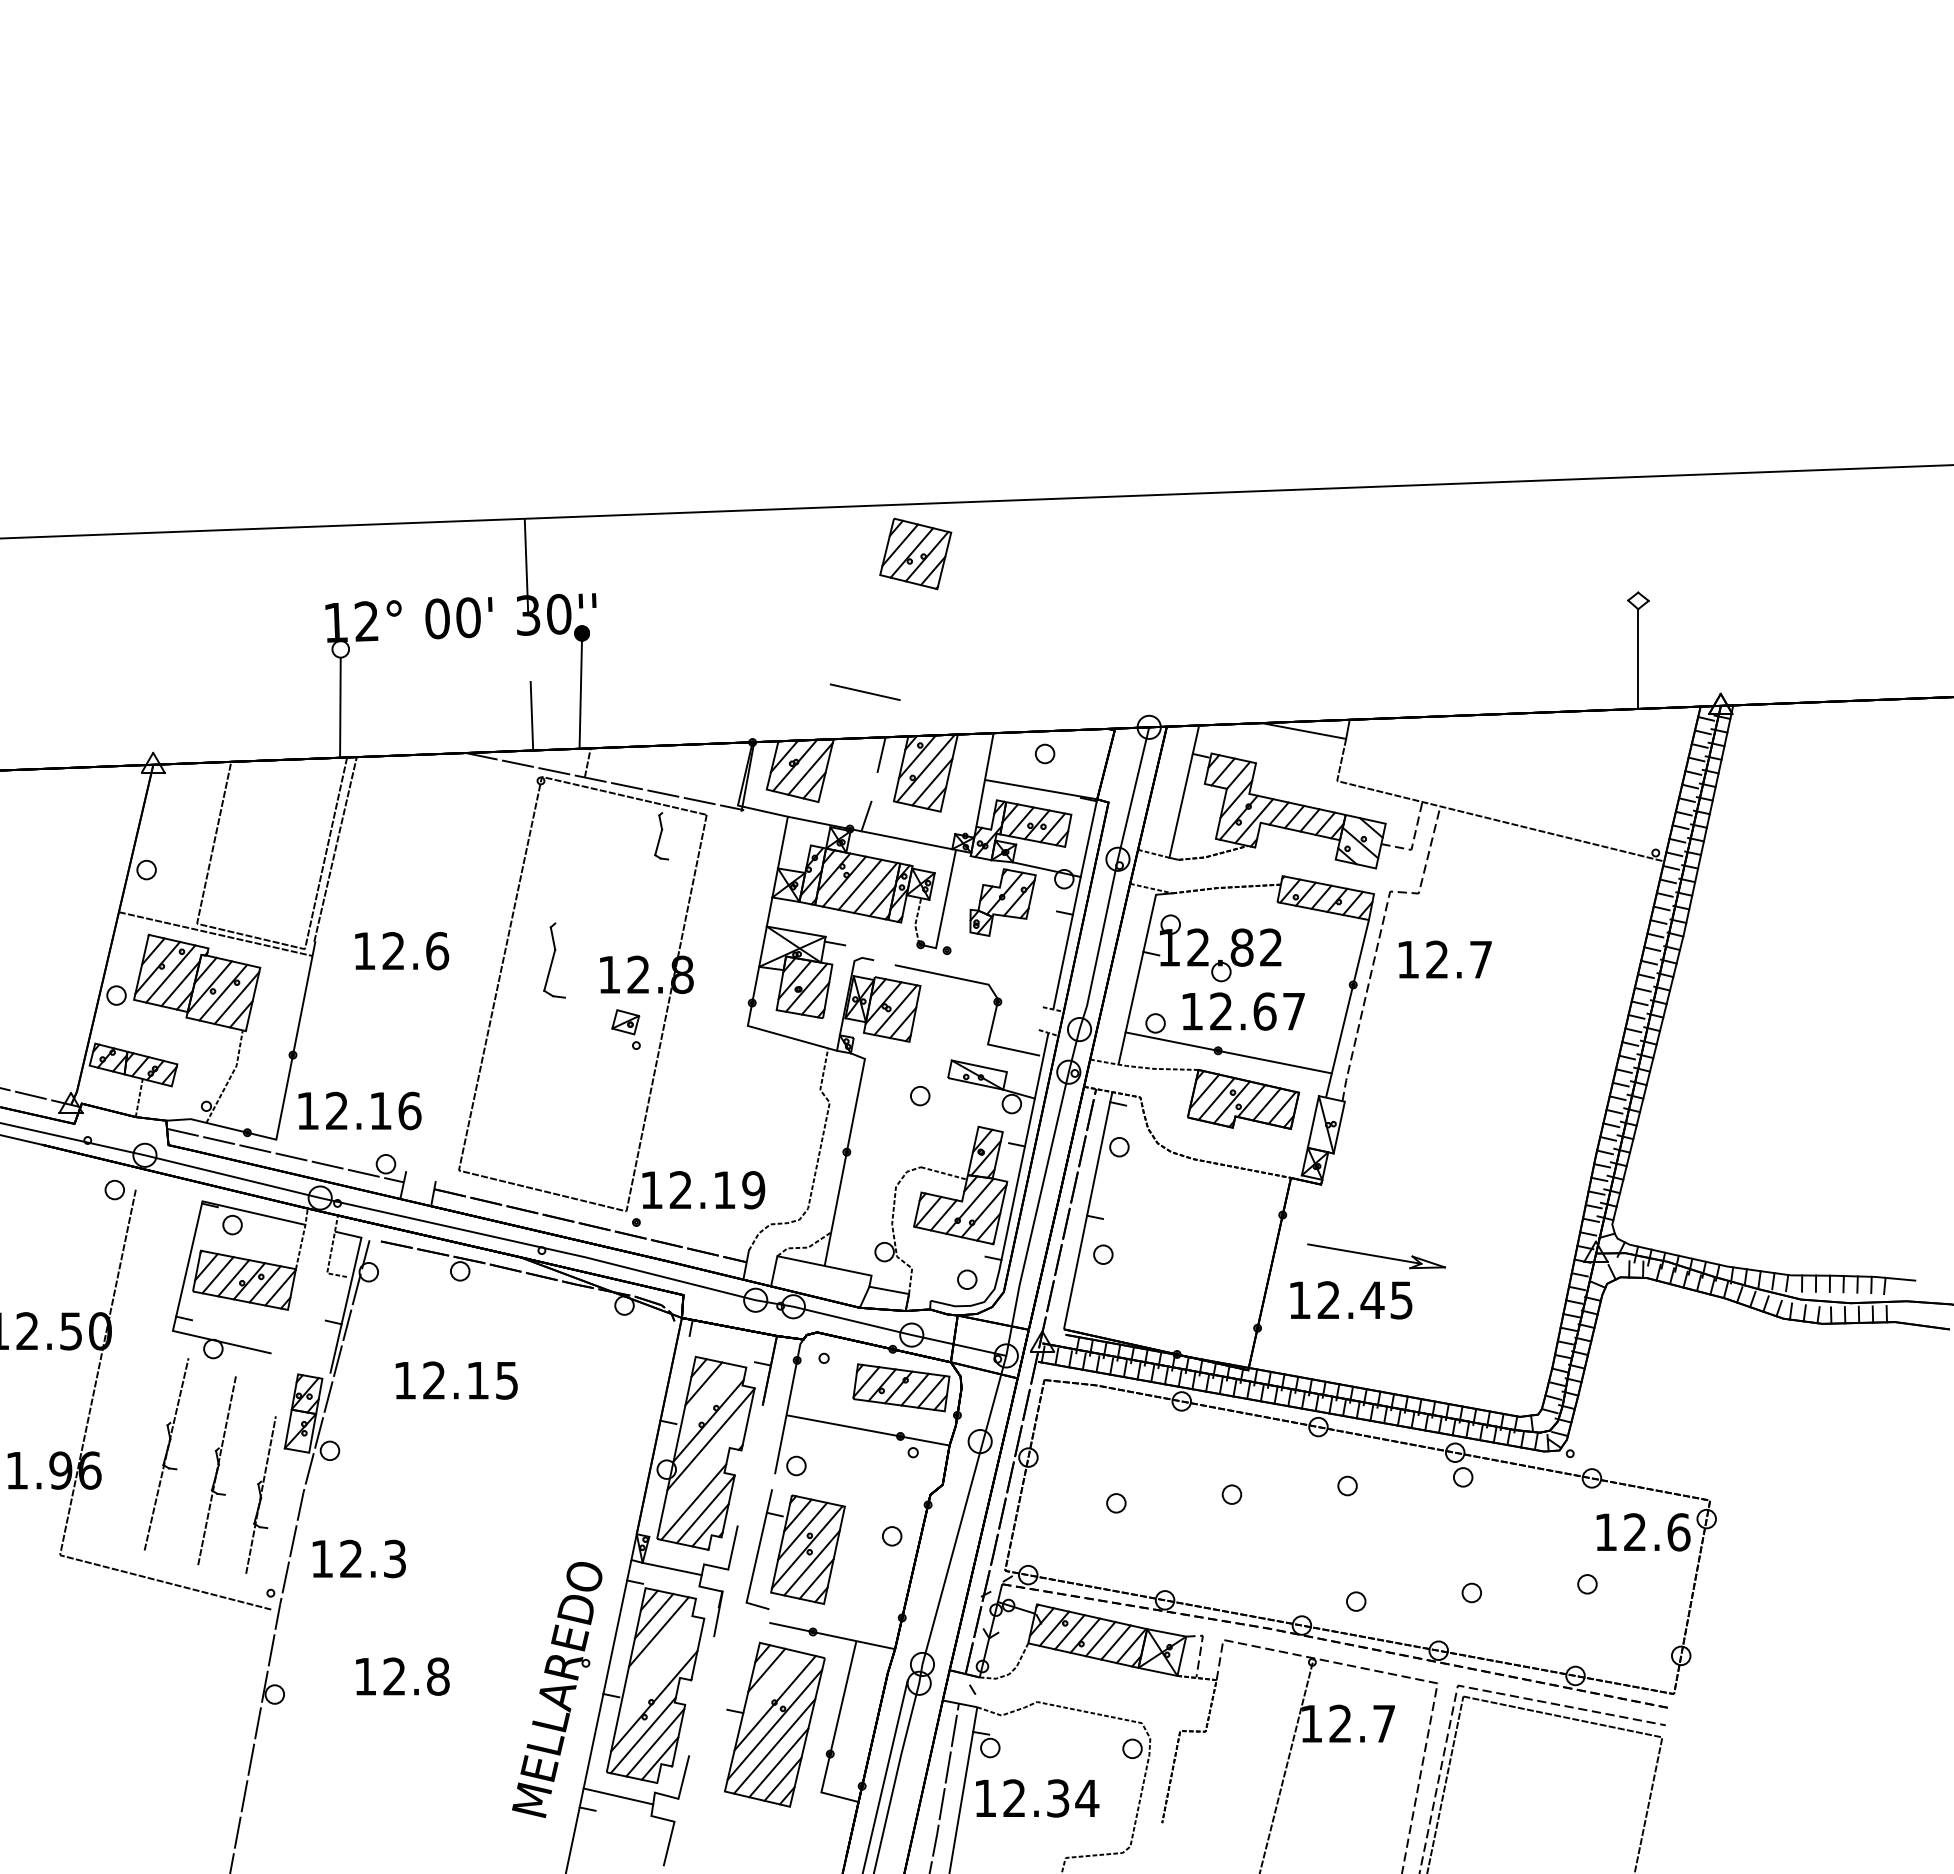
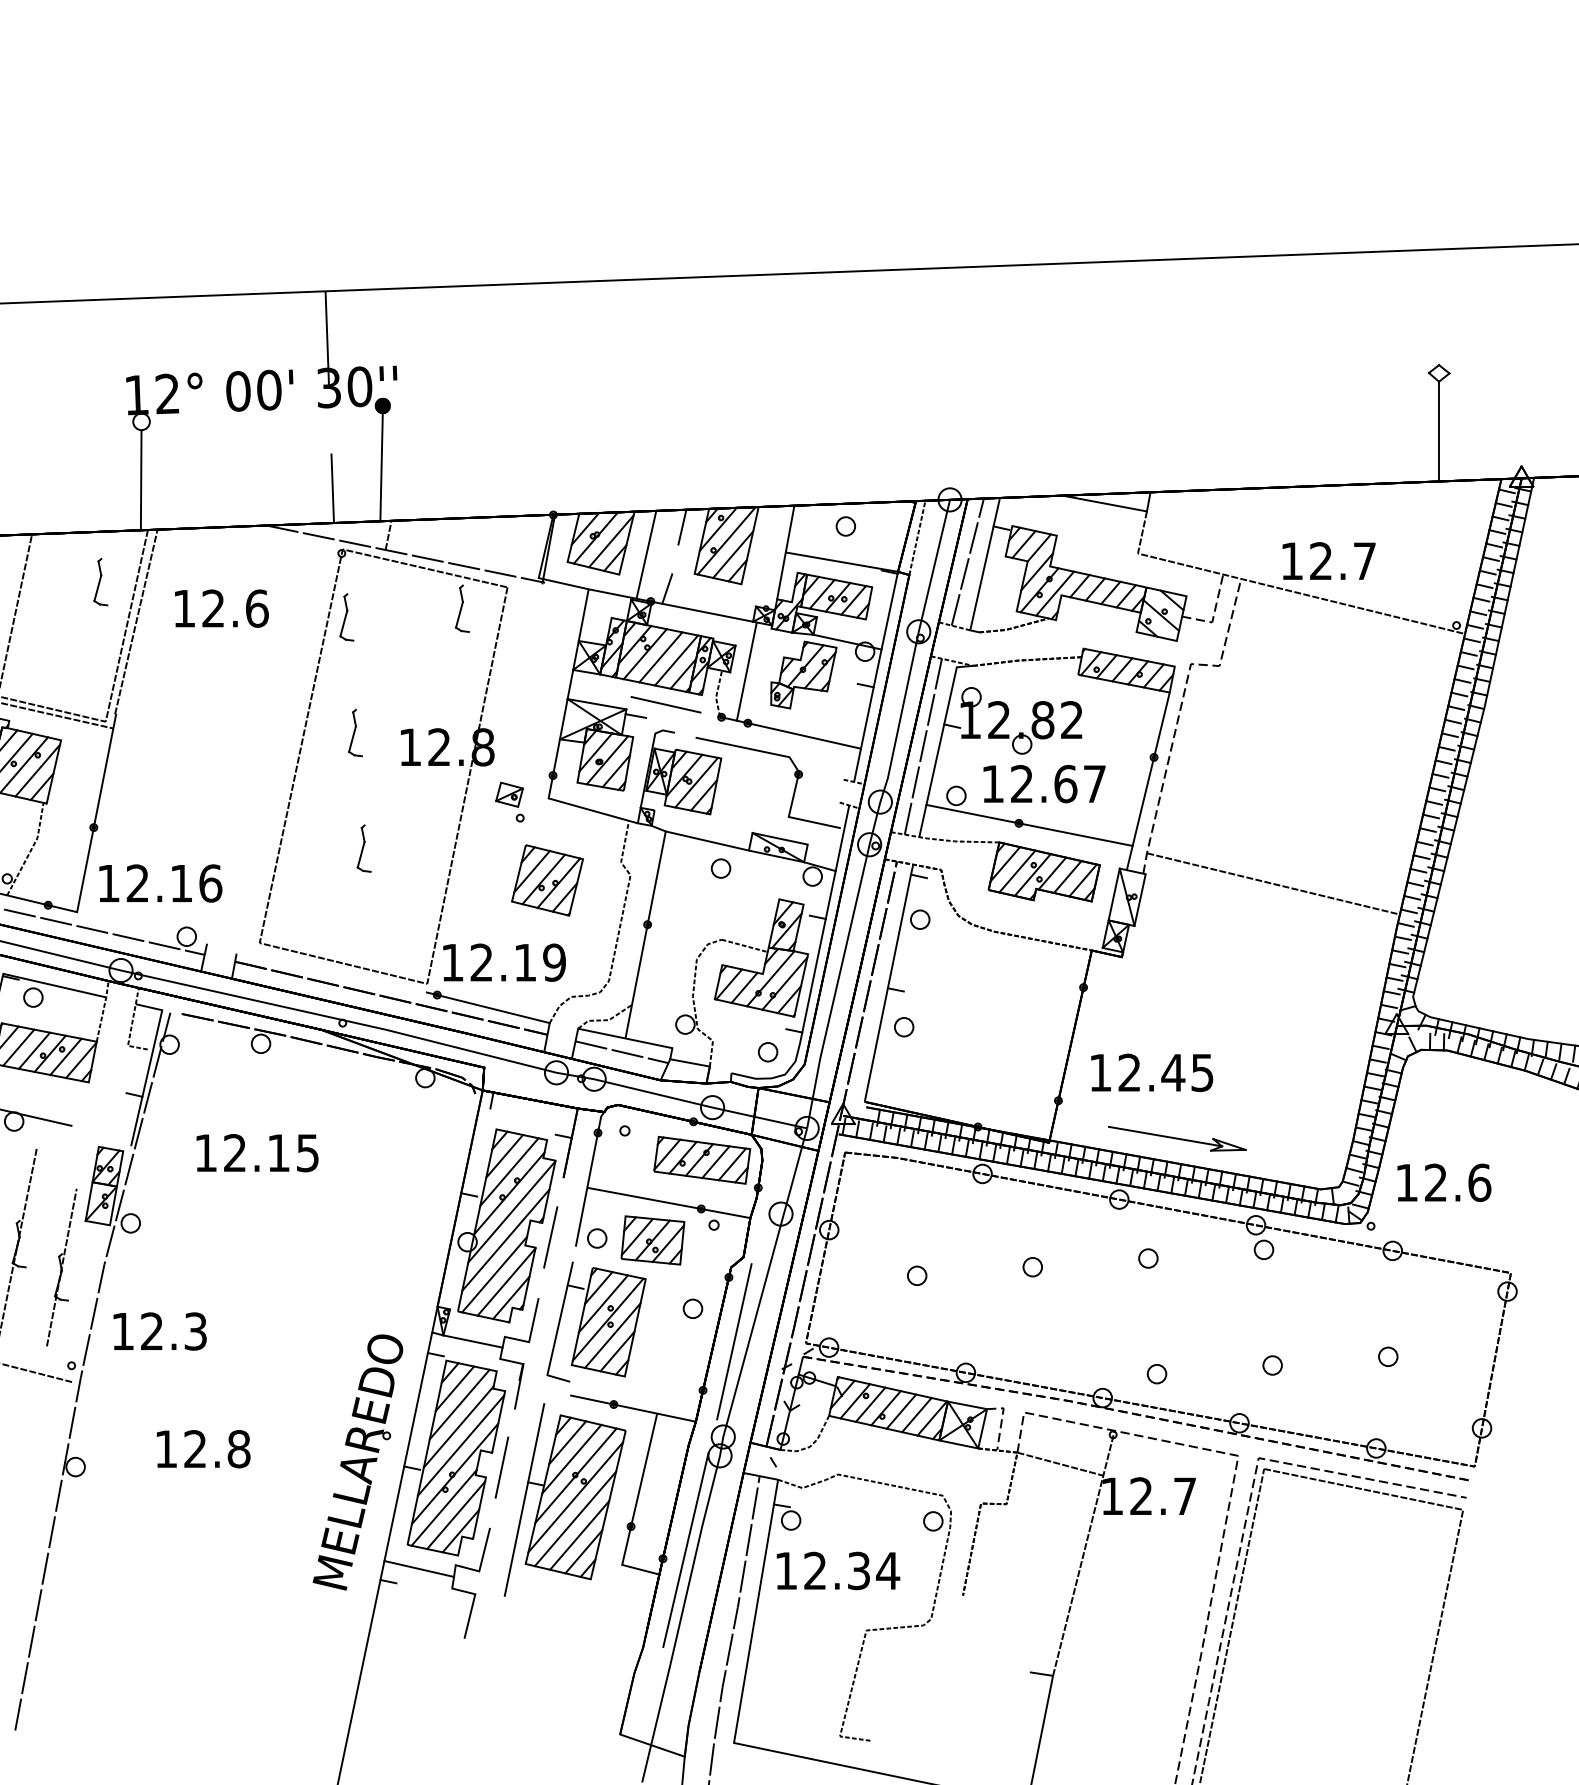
part: (915, 553) -> (547, 880), moved
line: (864, 691) -> (665, 704), moved
line: (1116, 765) -> (917, 538), added
line: (845, 782) -> (646, 555), added
line: (1166, 789) -> (967, 562), added
part: (299, 809) -> (100, 582), added
part: (545, 844) -> (346, 617), added
text: (402, 951) -> (222, 609), moved
text: (1444, 959) -> (1328, 561), moved
part: (554, 960) -> (355, 733), size x0.62
line: (998, 962) -> (799, 735), added
line: (1122, 974) -> (923, 747), added
part: (625, 1029) -> (509, 802), moved
line: (906, 1068) -> (707, 841), added
part: (562, 1076) -> (363, 849), added
line: (1473, 1111) -> (1274, 884), added
line: (687, 1234) -> (488, 1007), added
part: (1376, 1256) -> (1177, 1139), moved
line: (820, 1279) -> (621, 1052), added
line: (708, 1399) -> (509, 1172), added
line: (749, 1464) -> (550, 1237), added
line: (704, 1467) -> (505, 1240), added
part: (851, 1467) -> (652, 1240), added
text: (1643, 1532) -> (1444, 1183), moved
line: (933, 1568) -> (734, 1341), added
line: (657, 1654) -> (458, 1427), added
line: (660, 1673) -> (461, 1446), added
line: (770, 1686) -> (571, 1459), added
line: (1259, 1691) -> (1060, 1464), added
line: (700, 1695) -> (501, 1468), added
line: (723, 1727) -> (524, 1500), added

